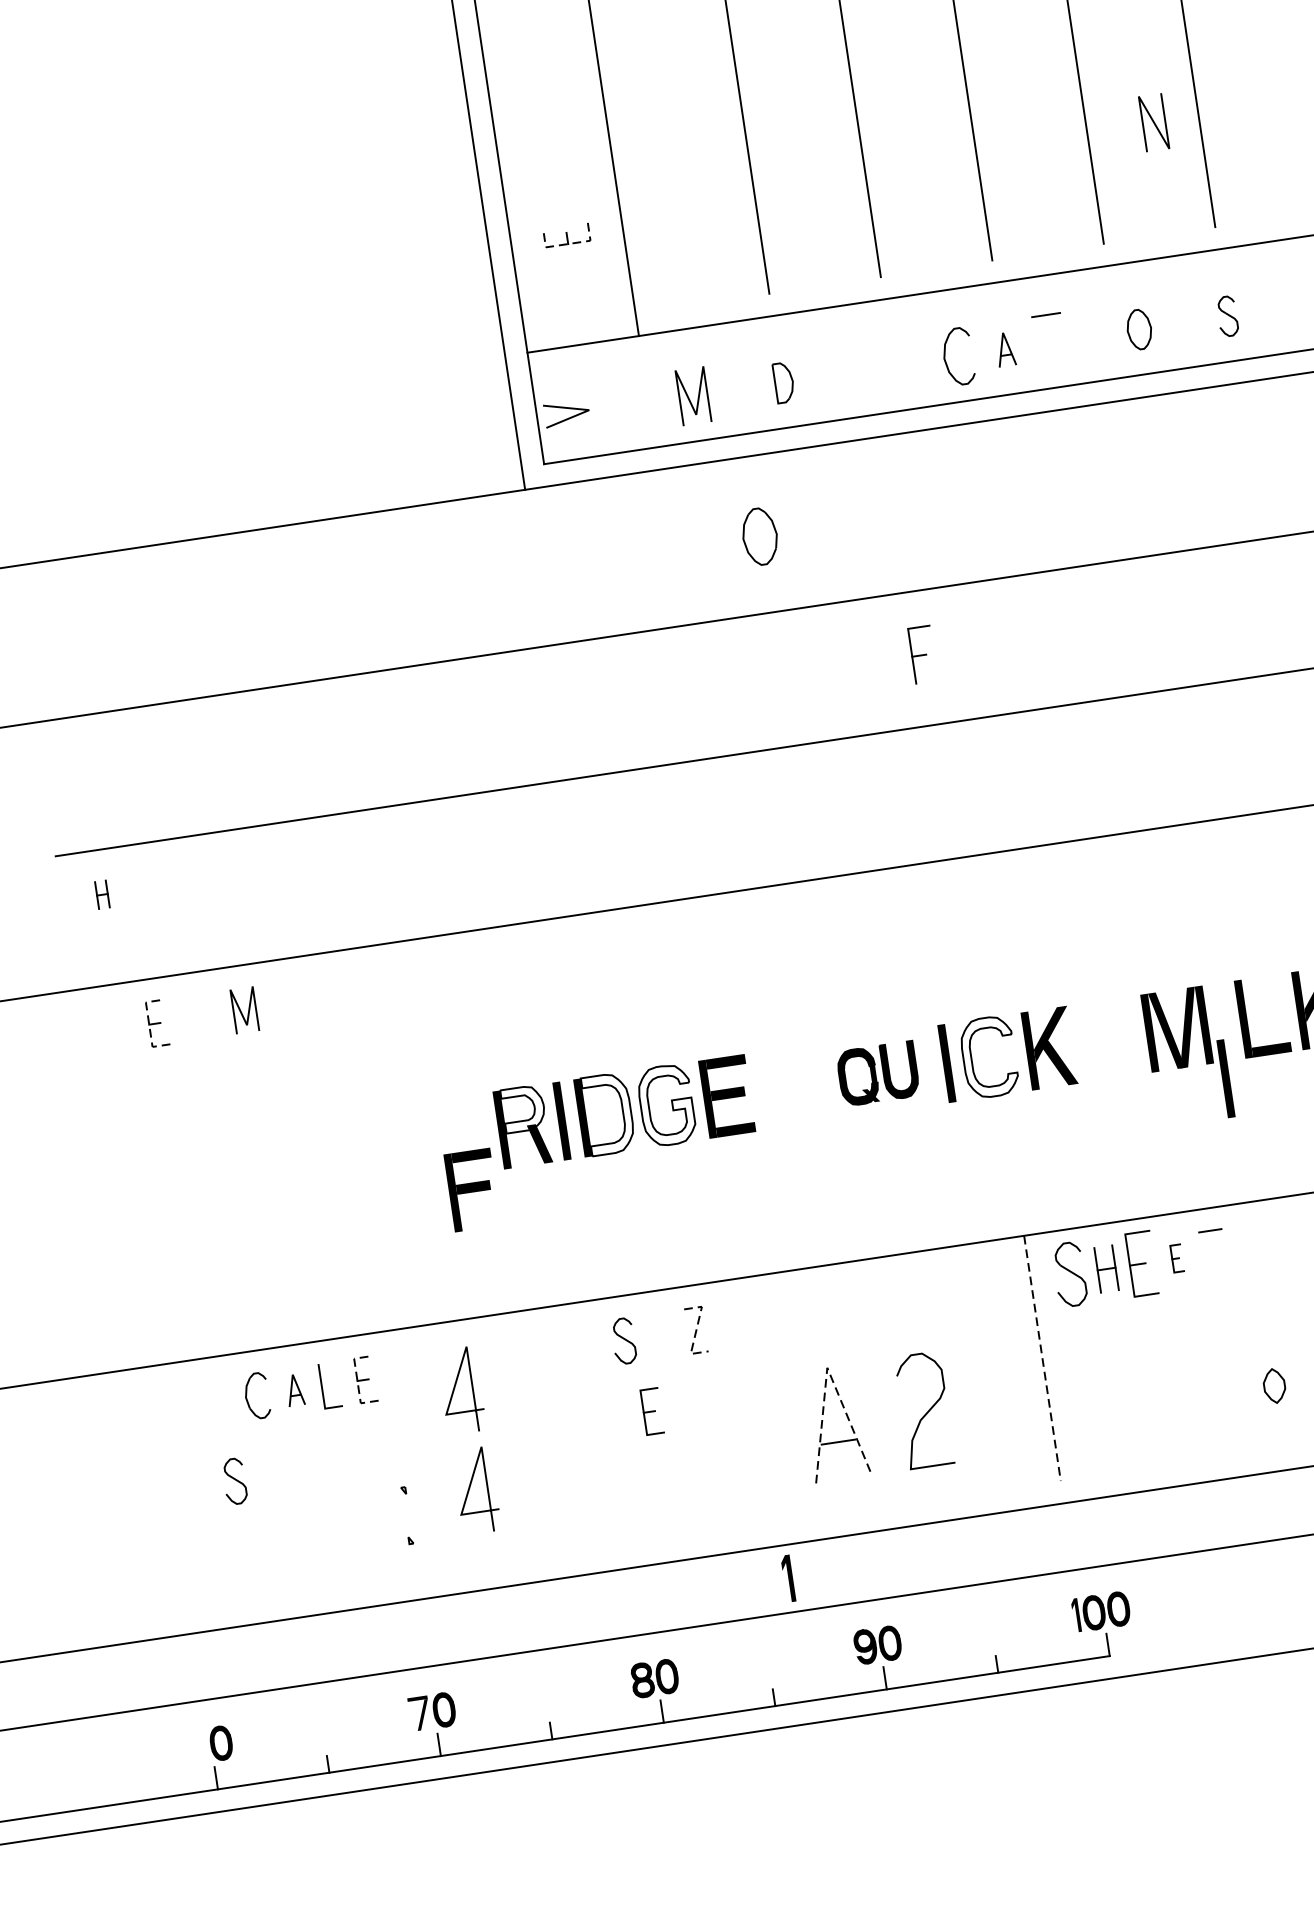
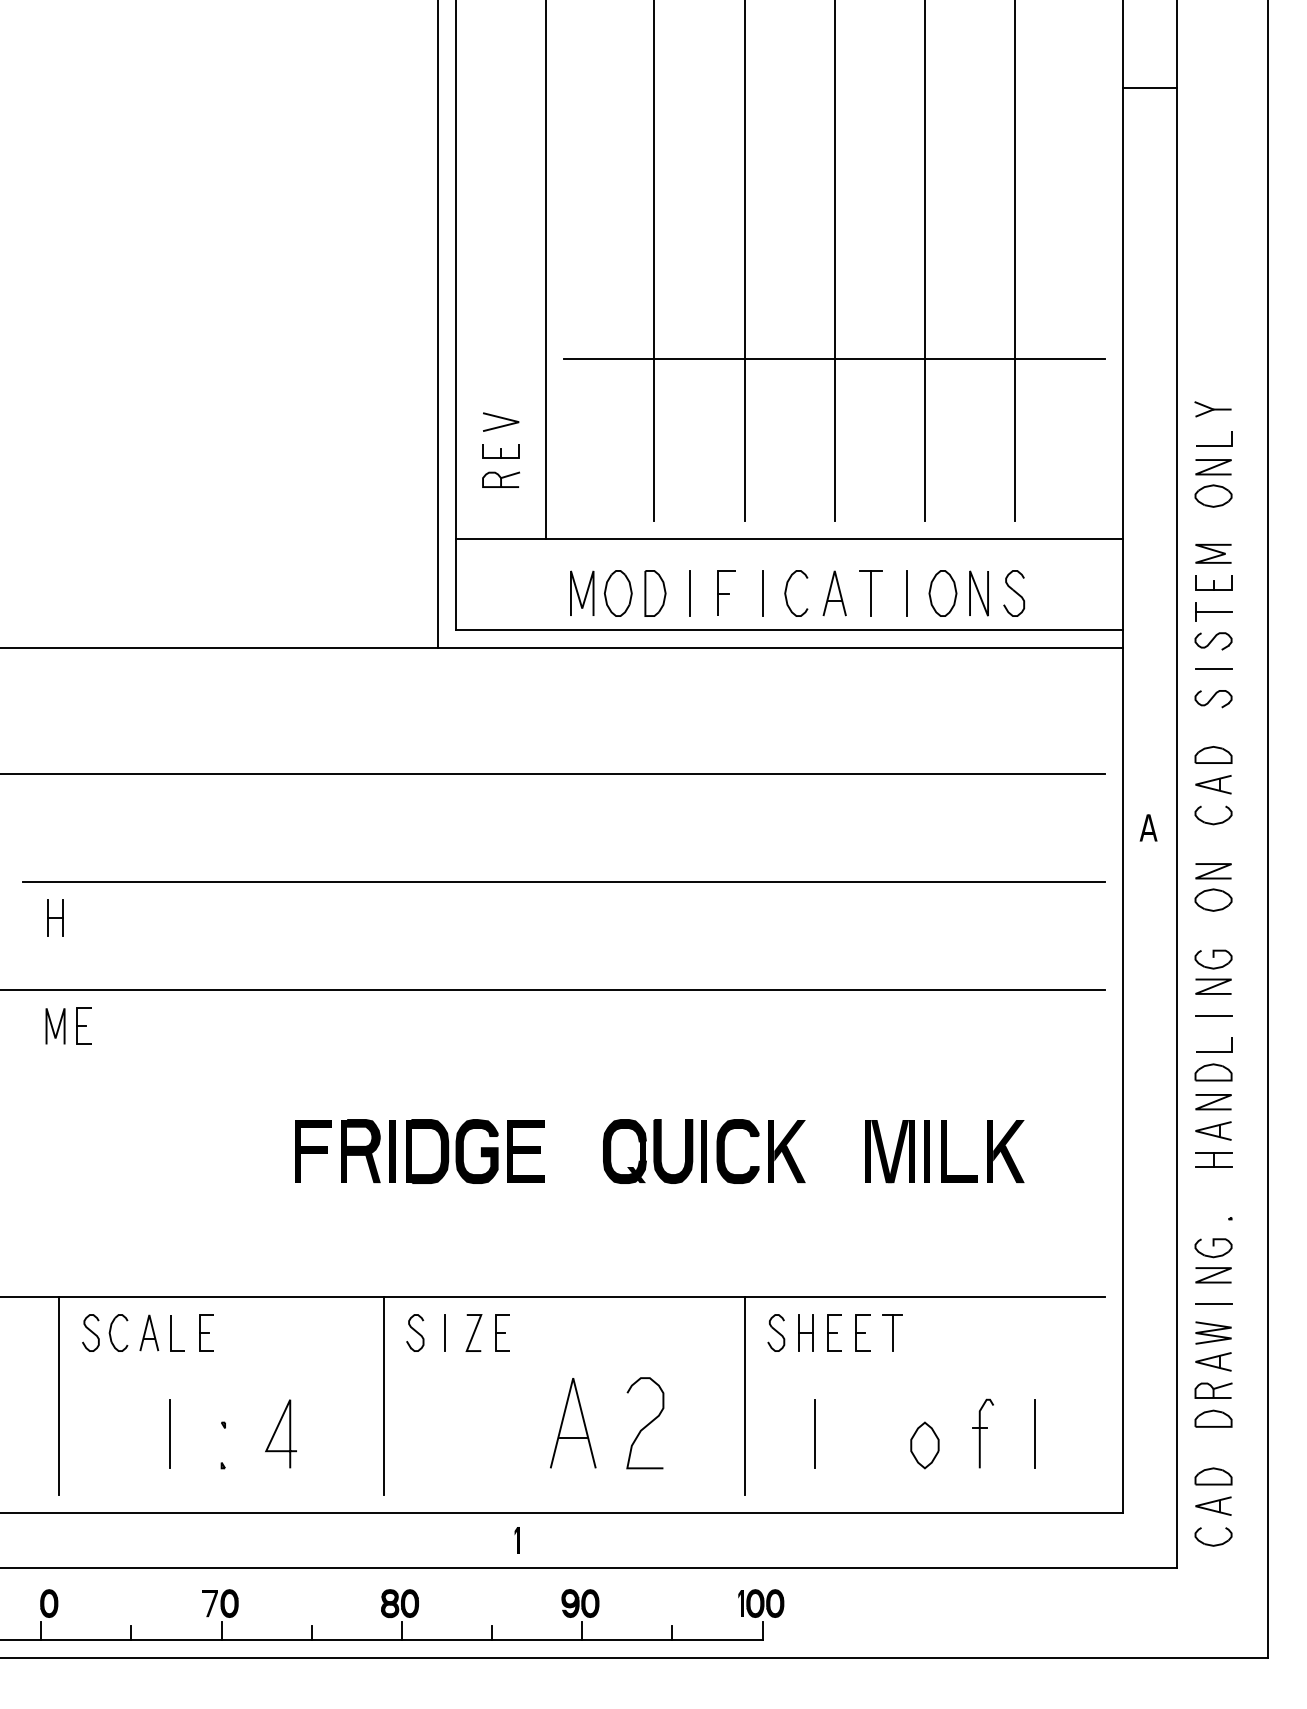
line: (962, 60) -> (834, 359), added
line: (1153, 122) -> (978, 593), moved
line: (567, 244) -> (500, 458), dashed -> solid
part: (571, 270) -> (500, 479), added
part: (1227, 316) -> (1014, 593), size x1.43
part: (1138, 329) -> (942, 593), size x1.43
line: (1094, 336) -> (906, 593), added
line: (1049, 342) -> (870, 593), added
part: (1005, 349) -> (834, 593), size x1.67
line: (916, 362) -> (762, 593), added
line: (827, 376) -> (690, 593), added
part: (784, 382) -> (655, 593), size x1.43
line: (569, 409) -> (503, 419), moved
part: (759, 536) -> (617, 593), moved
part: (923, 653) -> (726, 592), moved
part: (102, 894) -> (55, 917), size x1.67
line: (242, 1012) -> (53, 1027), moved
line: (149, 1023) -> (77, 1025), dashed -> solid
fill: (988, 1057) -> (737, 1151), added
part: (878, 1073) -> (648, 1151), size x1.43
part: (1225, 1078) -> (926, 1151), moved
fill: (665, 1105) -> (476, 1151), added
fill: (523, 1107) -> (363, 1136), added
fill: (609, 1114) -> (430, 1151), added
part: (472, 1190) -> (313, 1151), moved
line: (1213, 1253) -> (892, 1333), added
part: (1176, 1257) -> (862, 1332), size x1.67
part: (1141, 1263) -> (834, 1332), size x0.71
part: (1070, 1273) -> (776, 1332), size x0.71
line: (695, 1331) -> (473, 1333), dashed -> solid
line: (661, 1336) -> (445, 1333), added
line: (1042, 1358) -> (744, 1396), dashed -> solid
line: (827, 1368) -> (573, 1378), dashed -> solid
line: (356, 1380) -> (199, 1332), dashed -> solid
part: (1273, 1386) -> (924, 1445), size x1.67
line: (455, 1388) -> (276, 1350), removed
part: (295, 1389) -> (149, 1332), size x1.43
line: (1137, 1391) -> (815, 1433), added
part: (652, 1410) -> (502, 1332), moved
line: (596, 1424) -> (383, 1395), added
curve: (234, 1479) -> (90, 1331), moved
line: (195, 1484) -> (59, 1395), added
line: (339, 1510) -> (170, 1433), added
part: (787, 1578) -> (516, 1540), size x0.71

